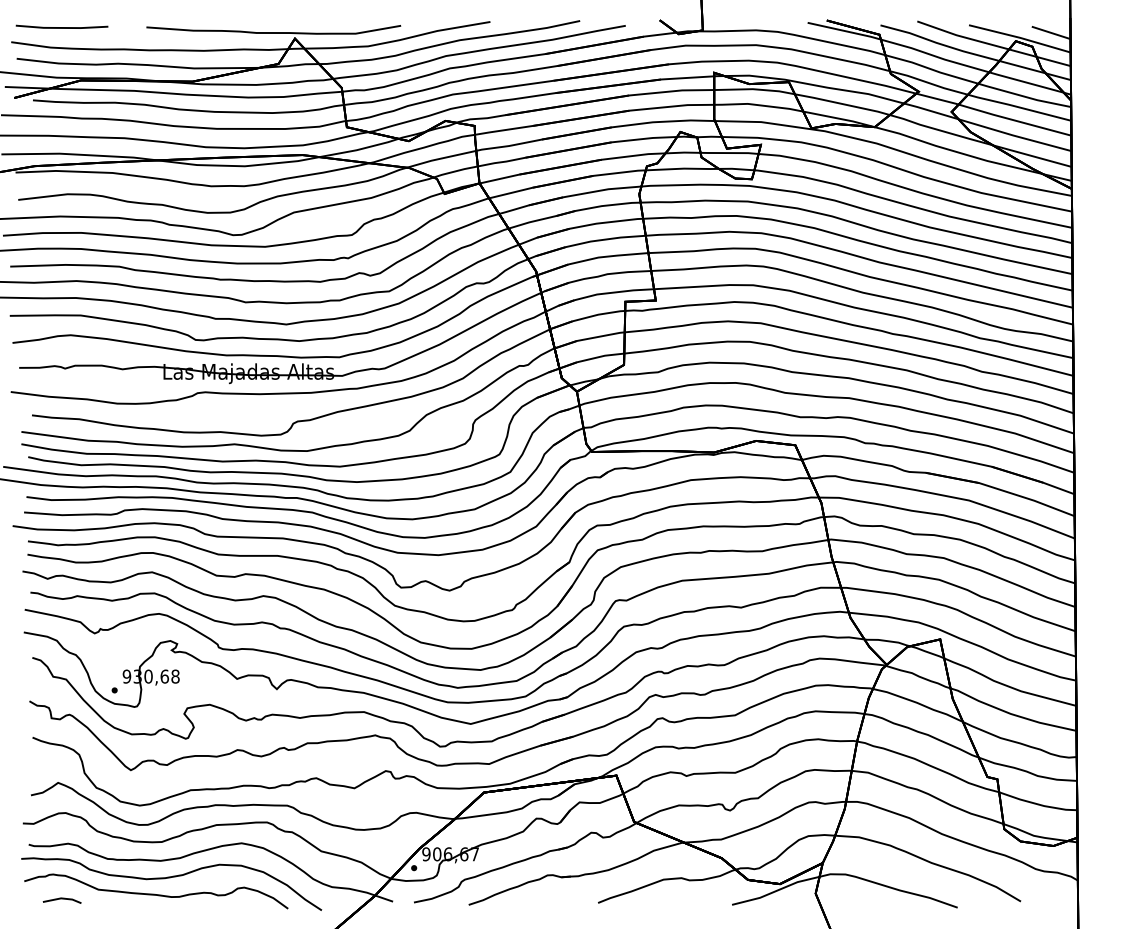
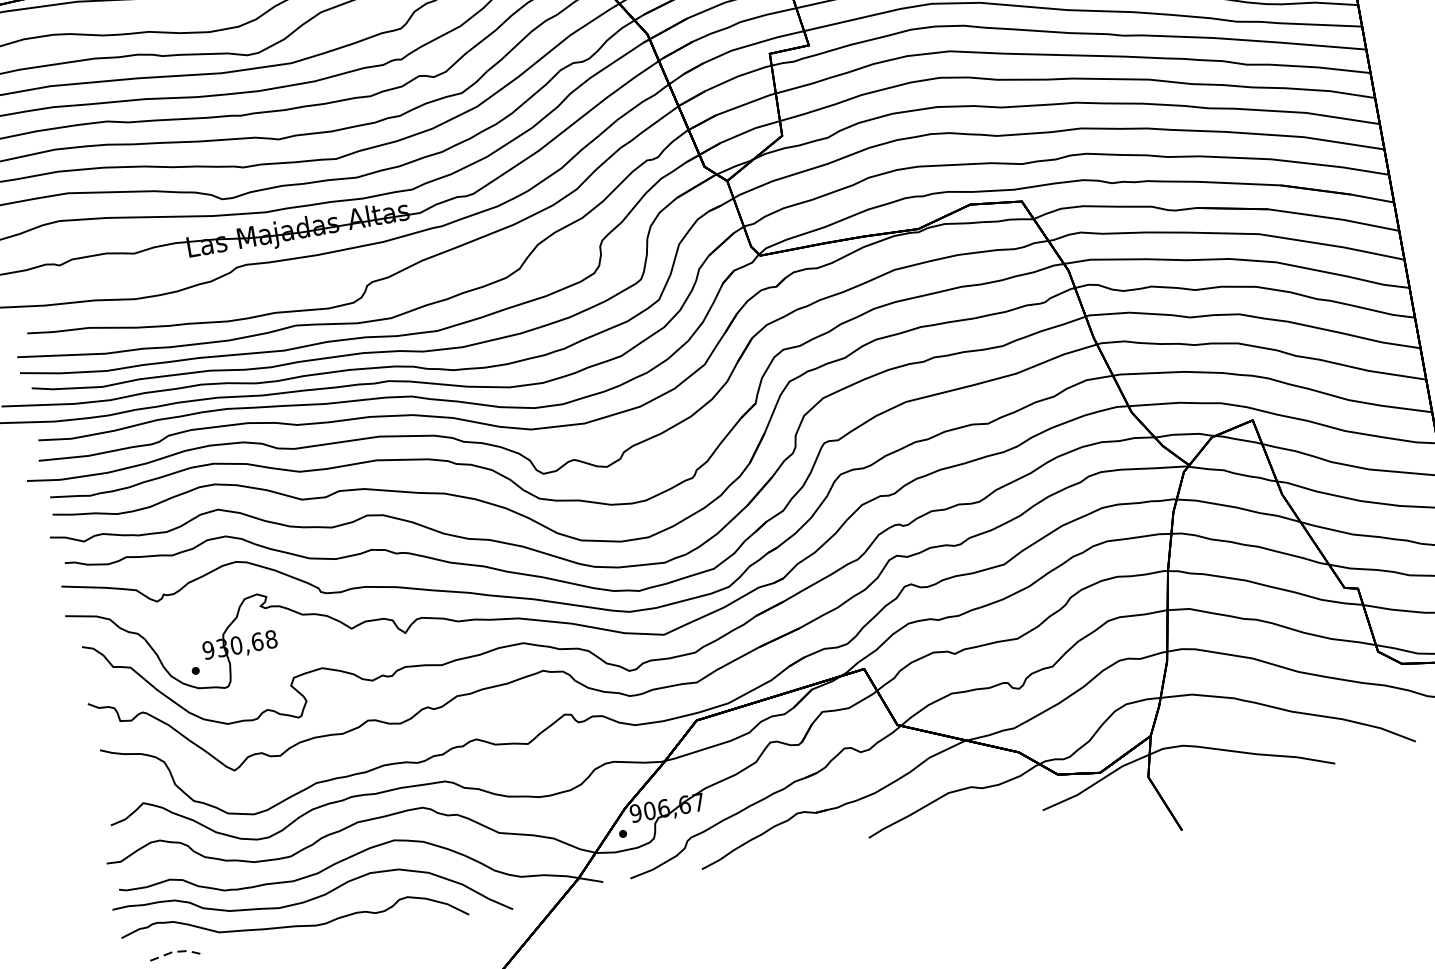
line: (63, 898) -> (176, 951), solid -> dashed

